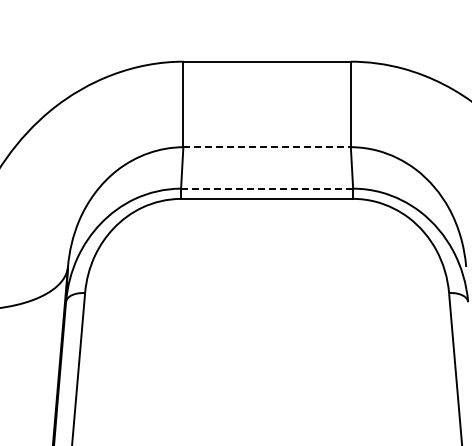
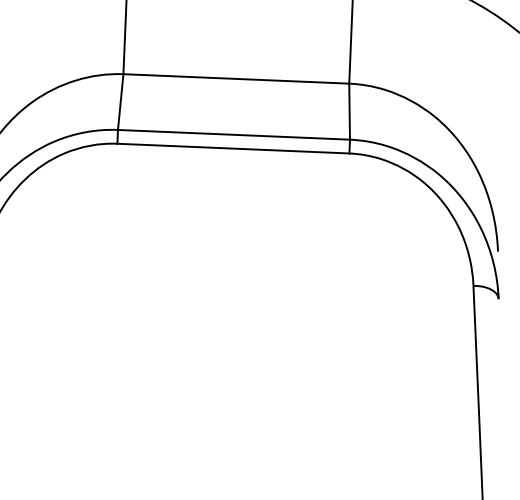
line: (267, 147) -> (236, 79), dashed -> solid
line: (266, 188) -> (233, 134), dashed -> solid

